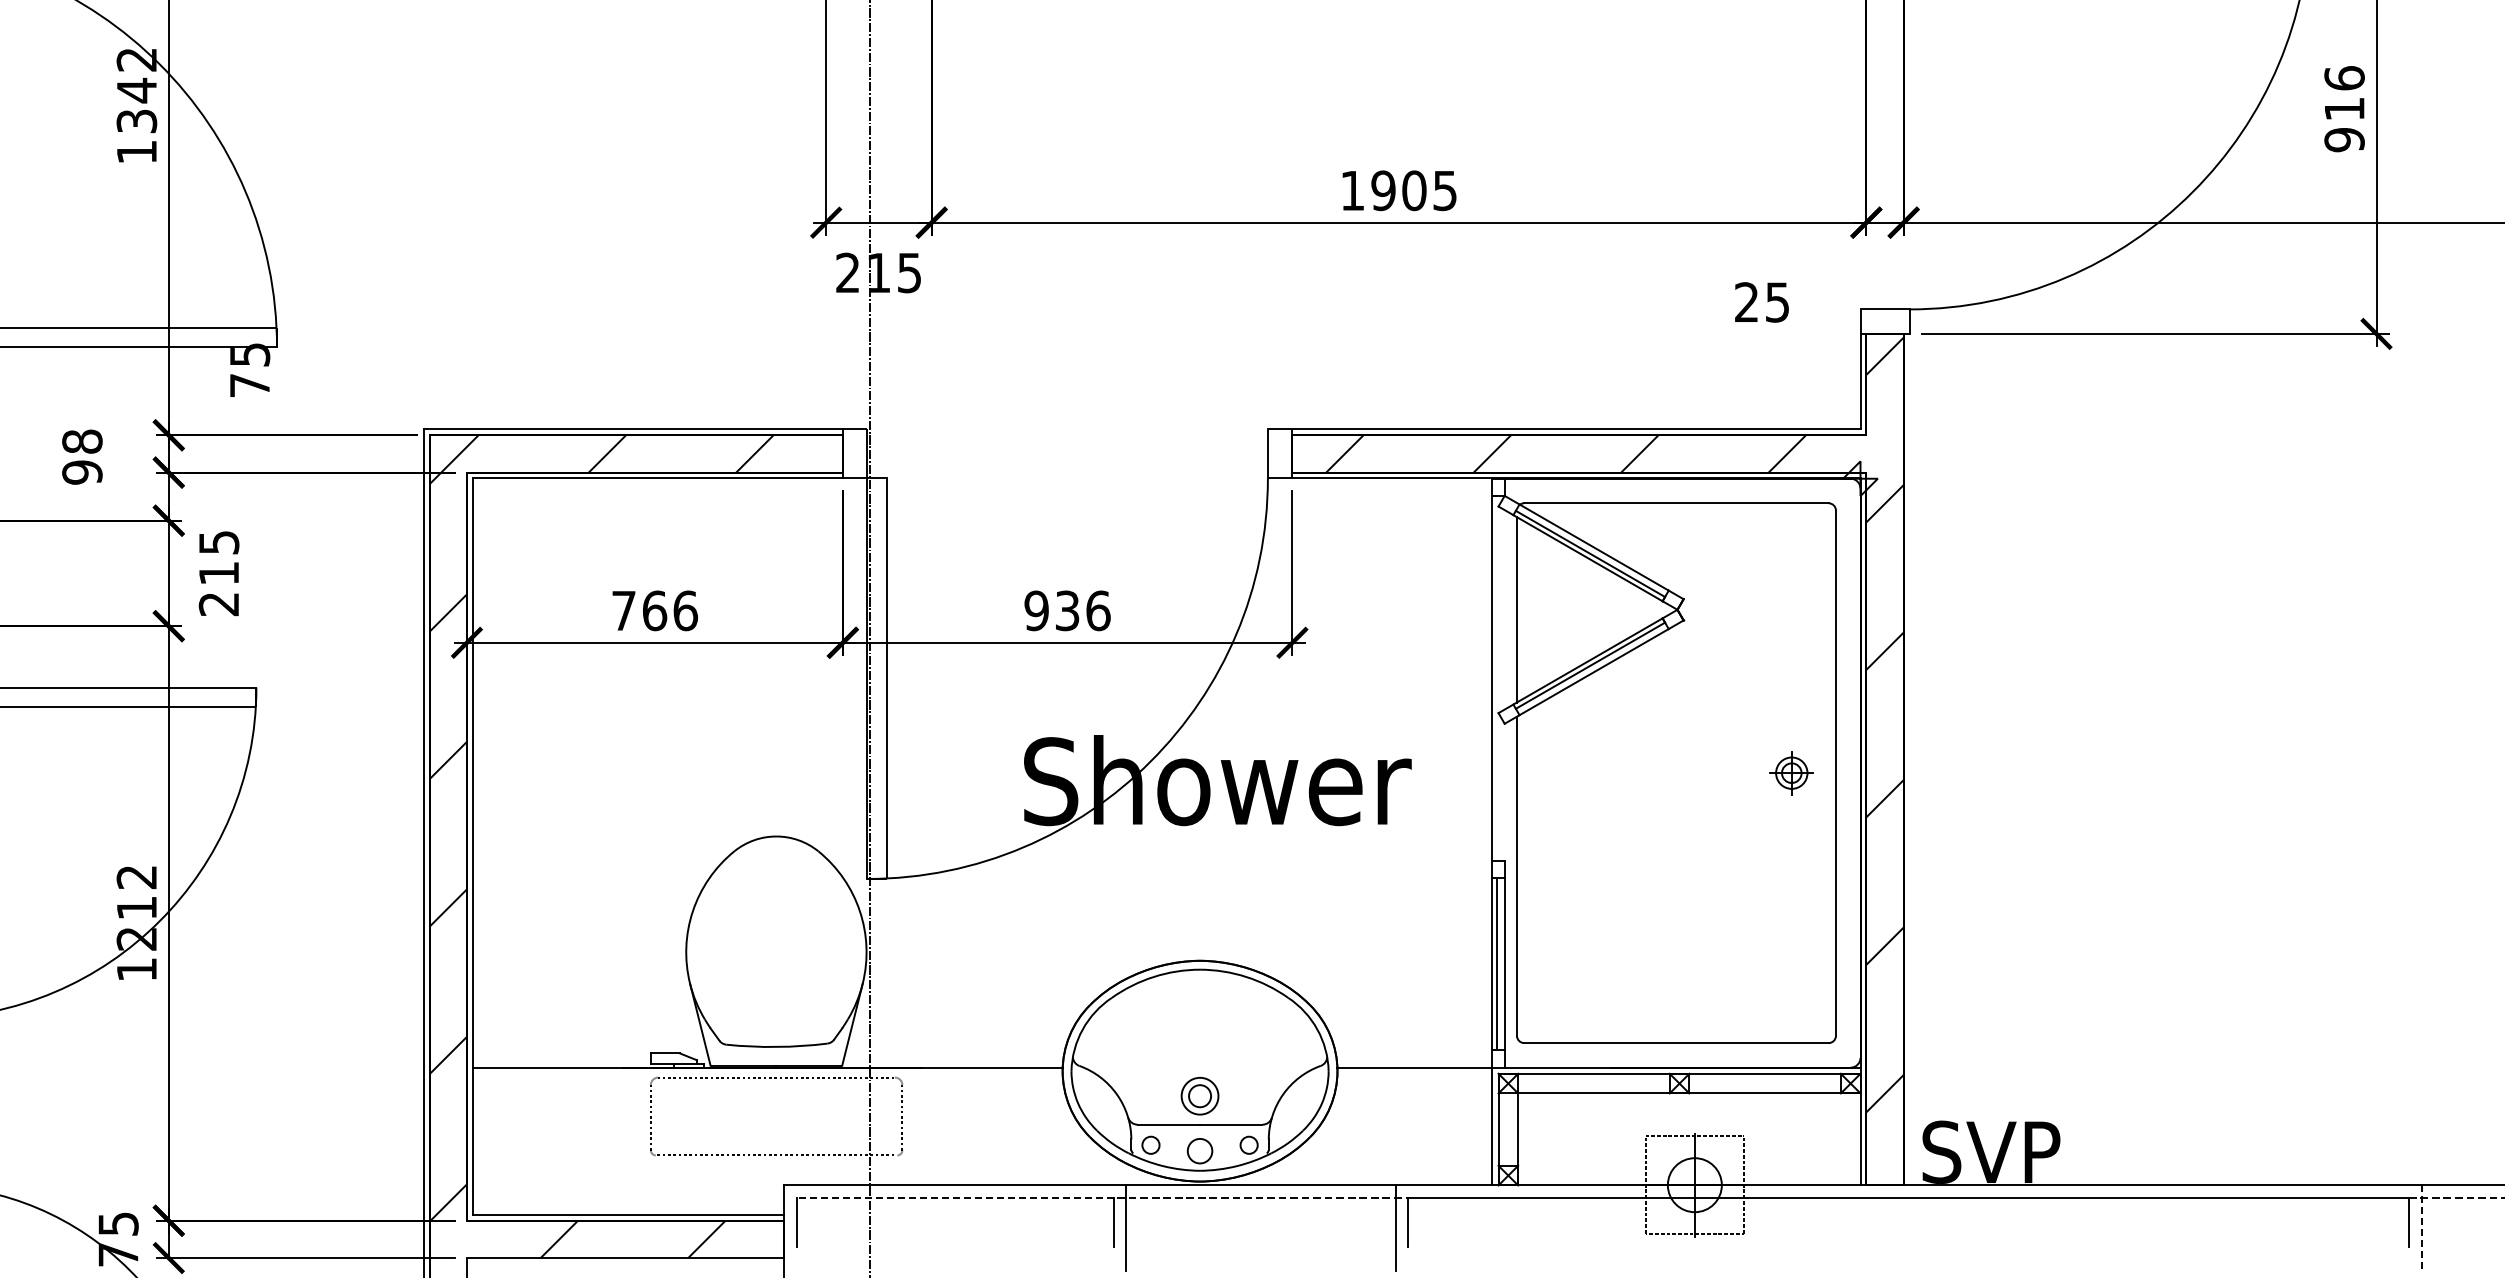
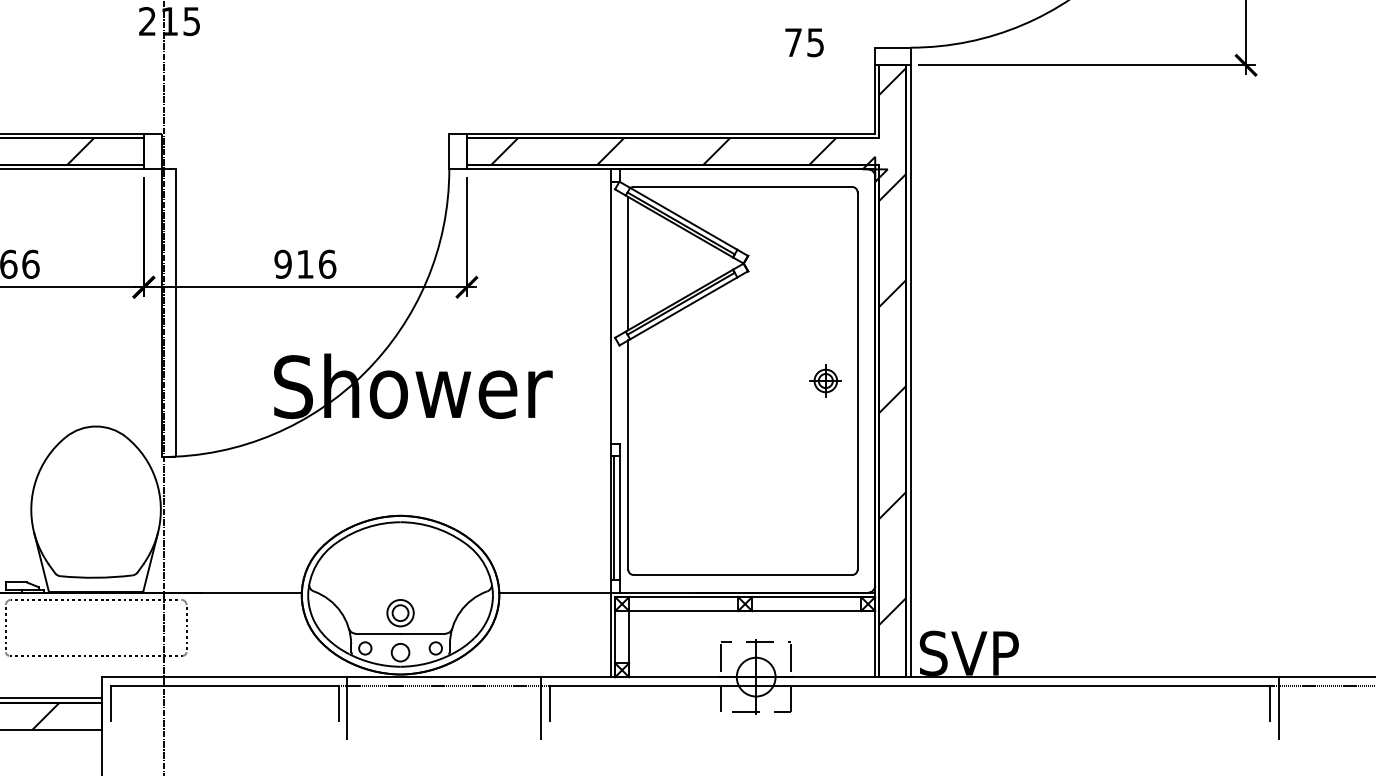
text: (1746, 301) -> (793, 42), 25 -> 75
text: (1067, 610) -> (305, 264), 936 -> 916
line: (1909, 759) -> (910, 371), added
line: (955, 1197) -> (224, 685), dashed -> solid
line: (2421, 1228) -> (1278, 708), dashed -> solid

